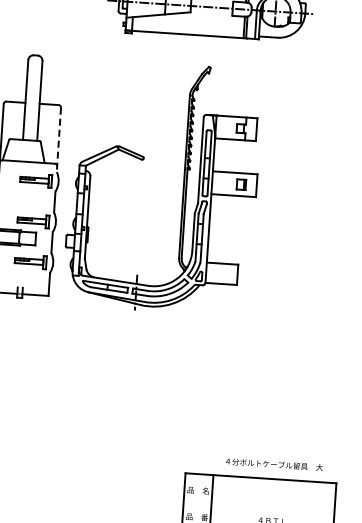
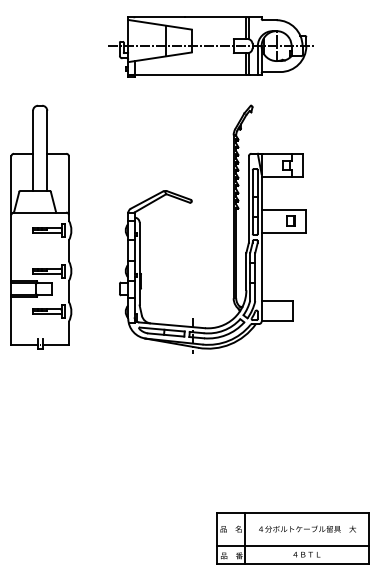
line: (58, 140) -> (68, 189), dashed -> solid
part: (183, 188) -> (233, 228), moved
text: (274, 463) -> (307, 528), moved
line: (258, 510) -> (292, 545), added

